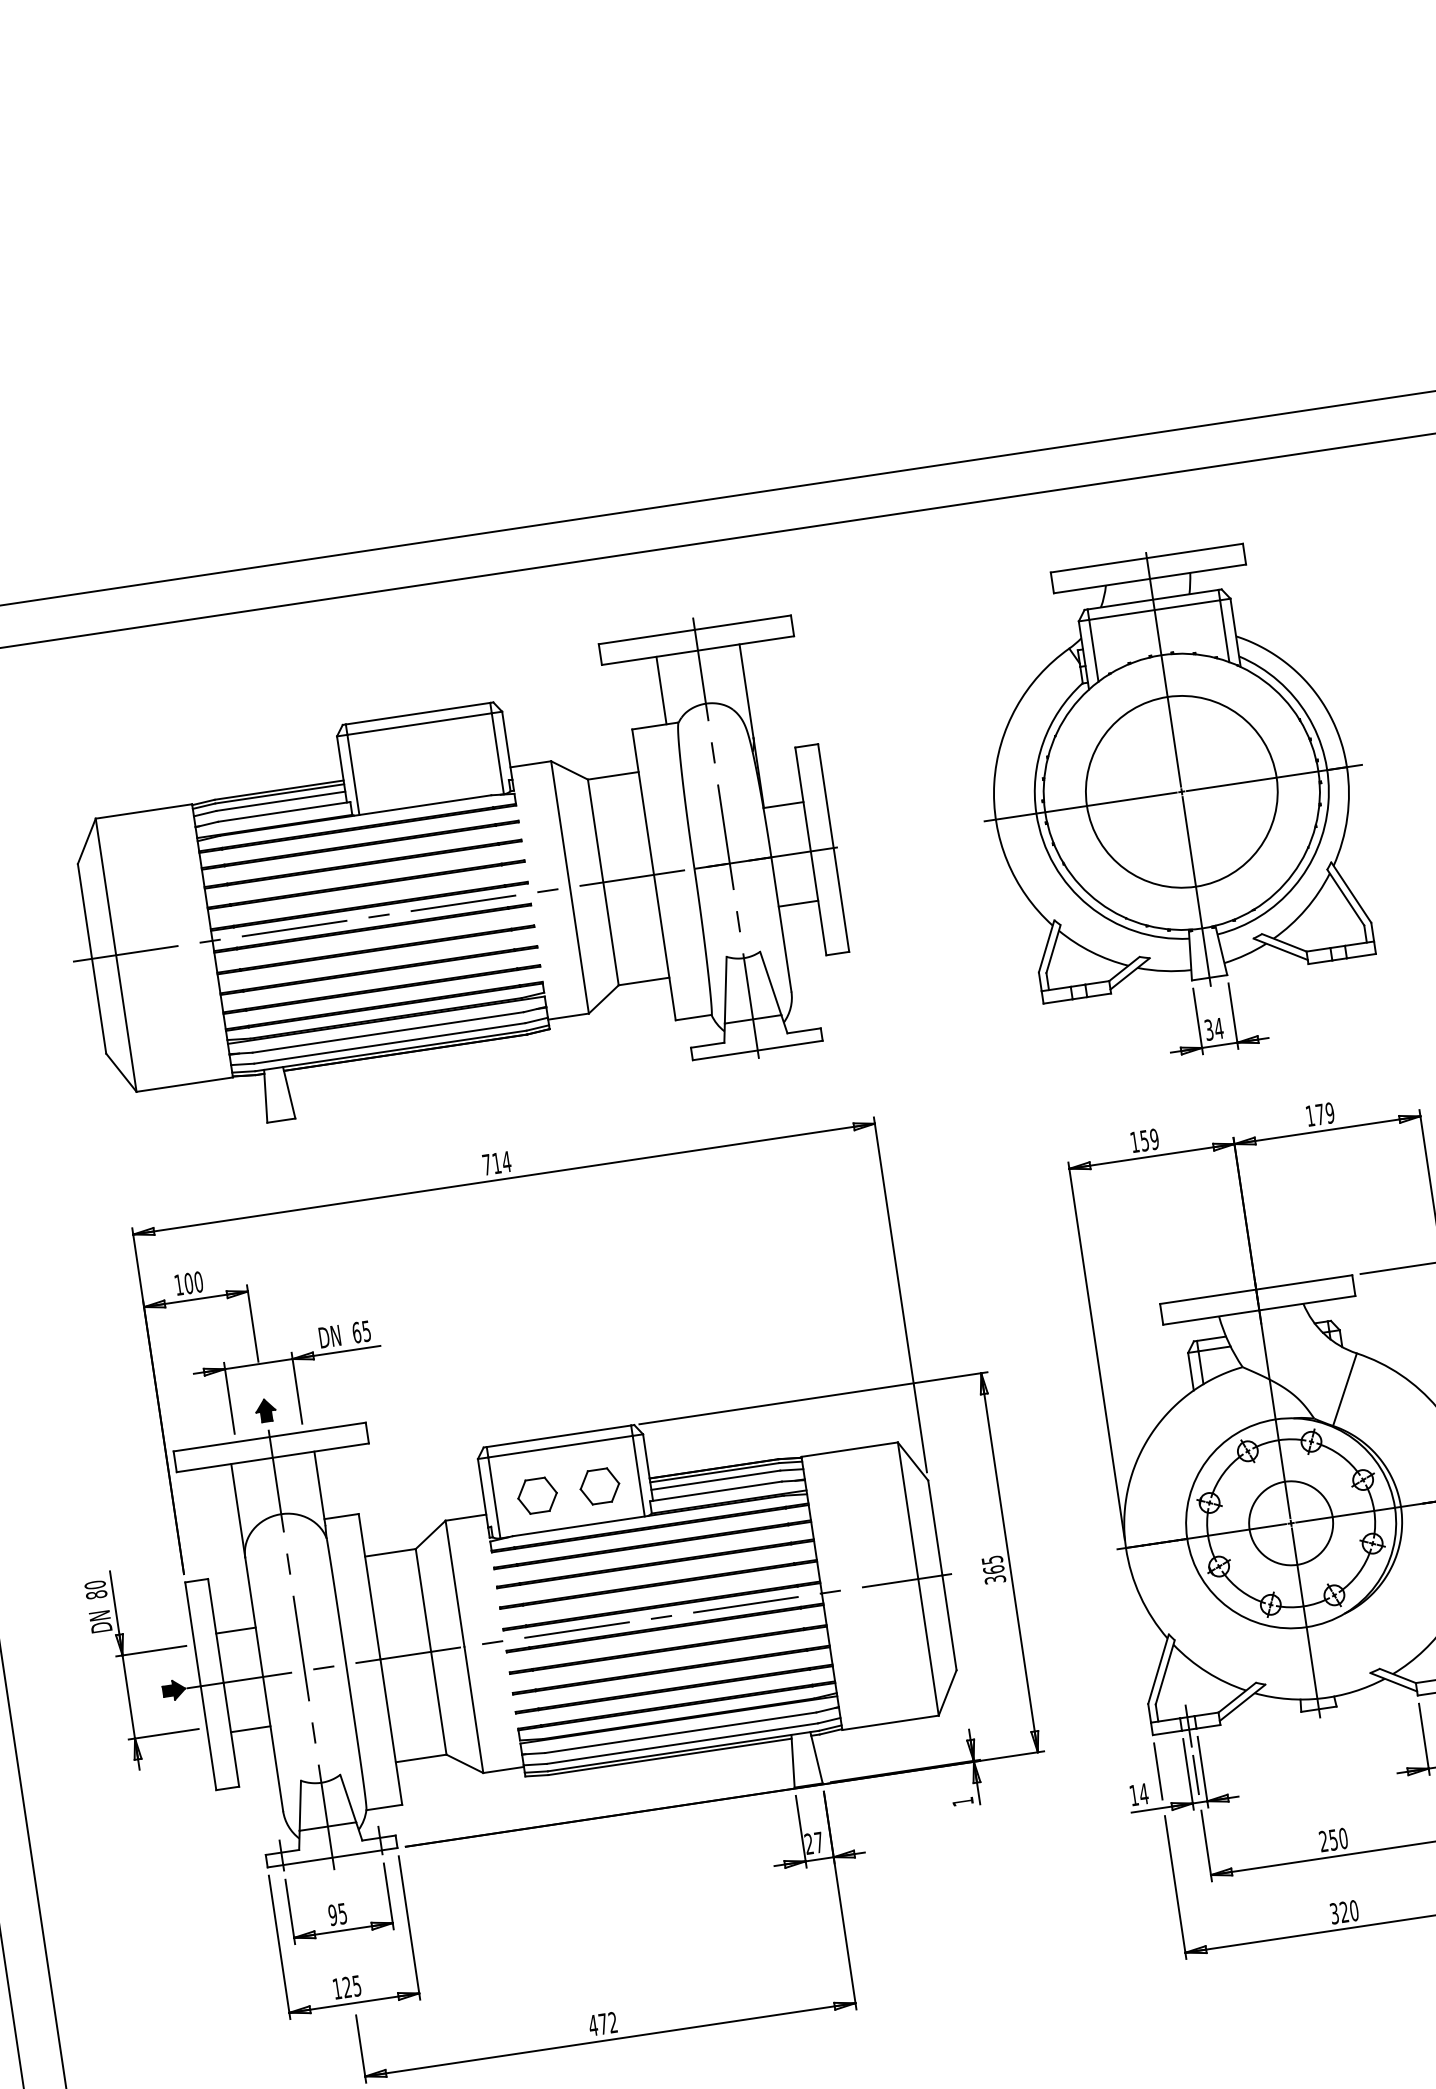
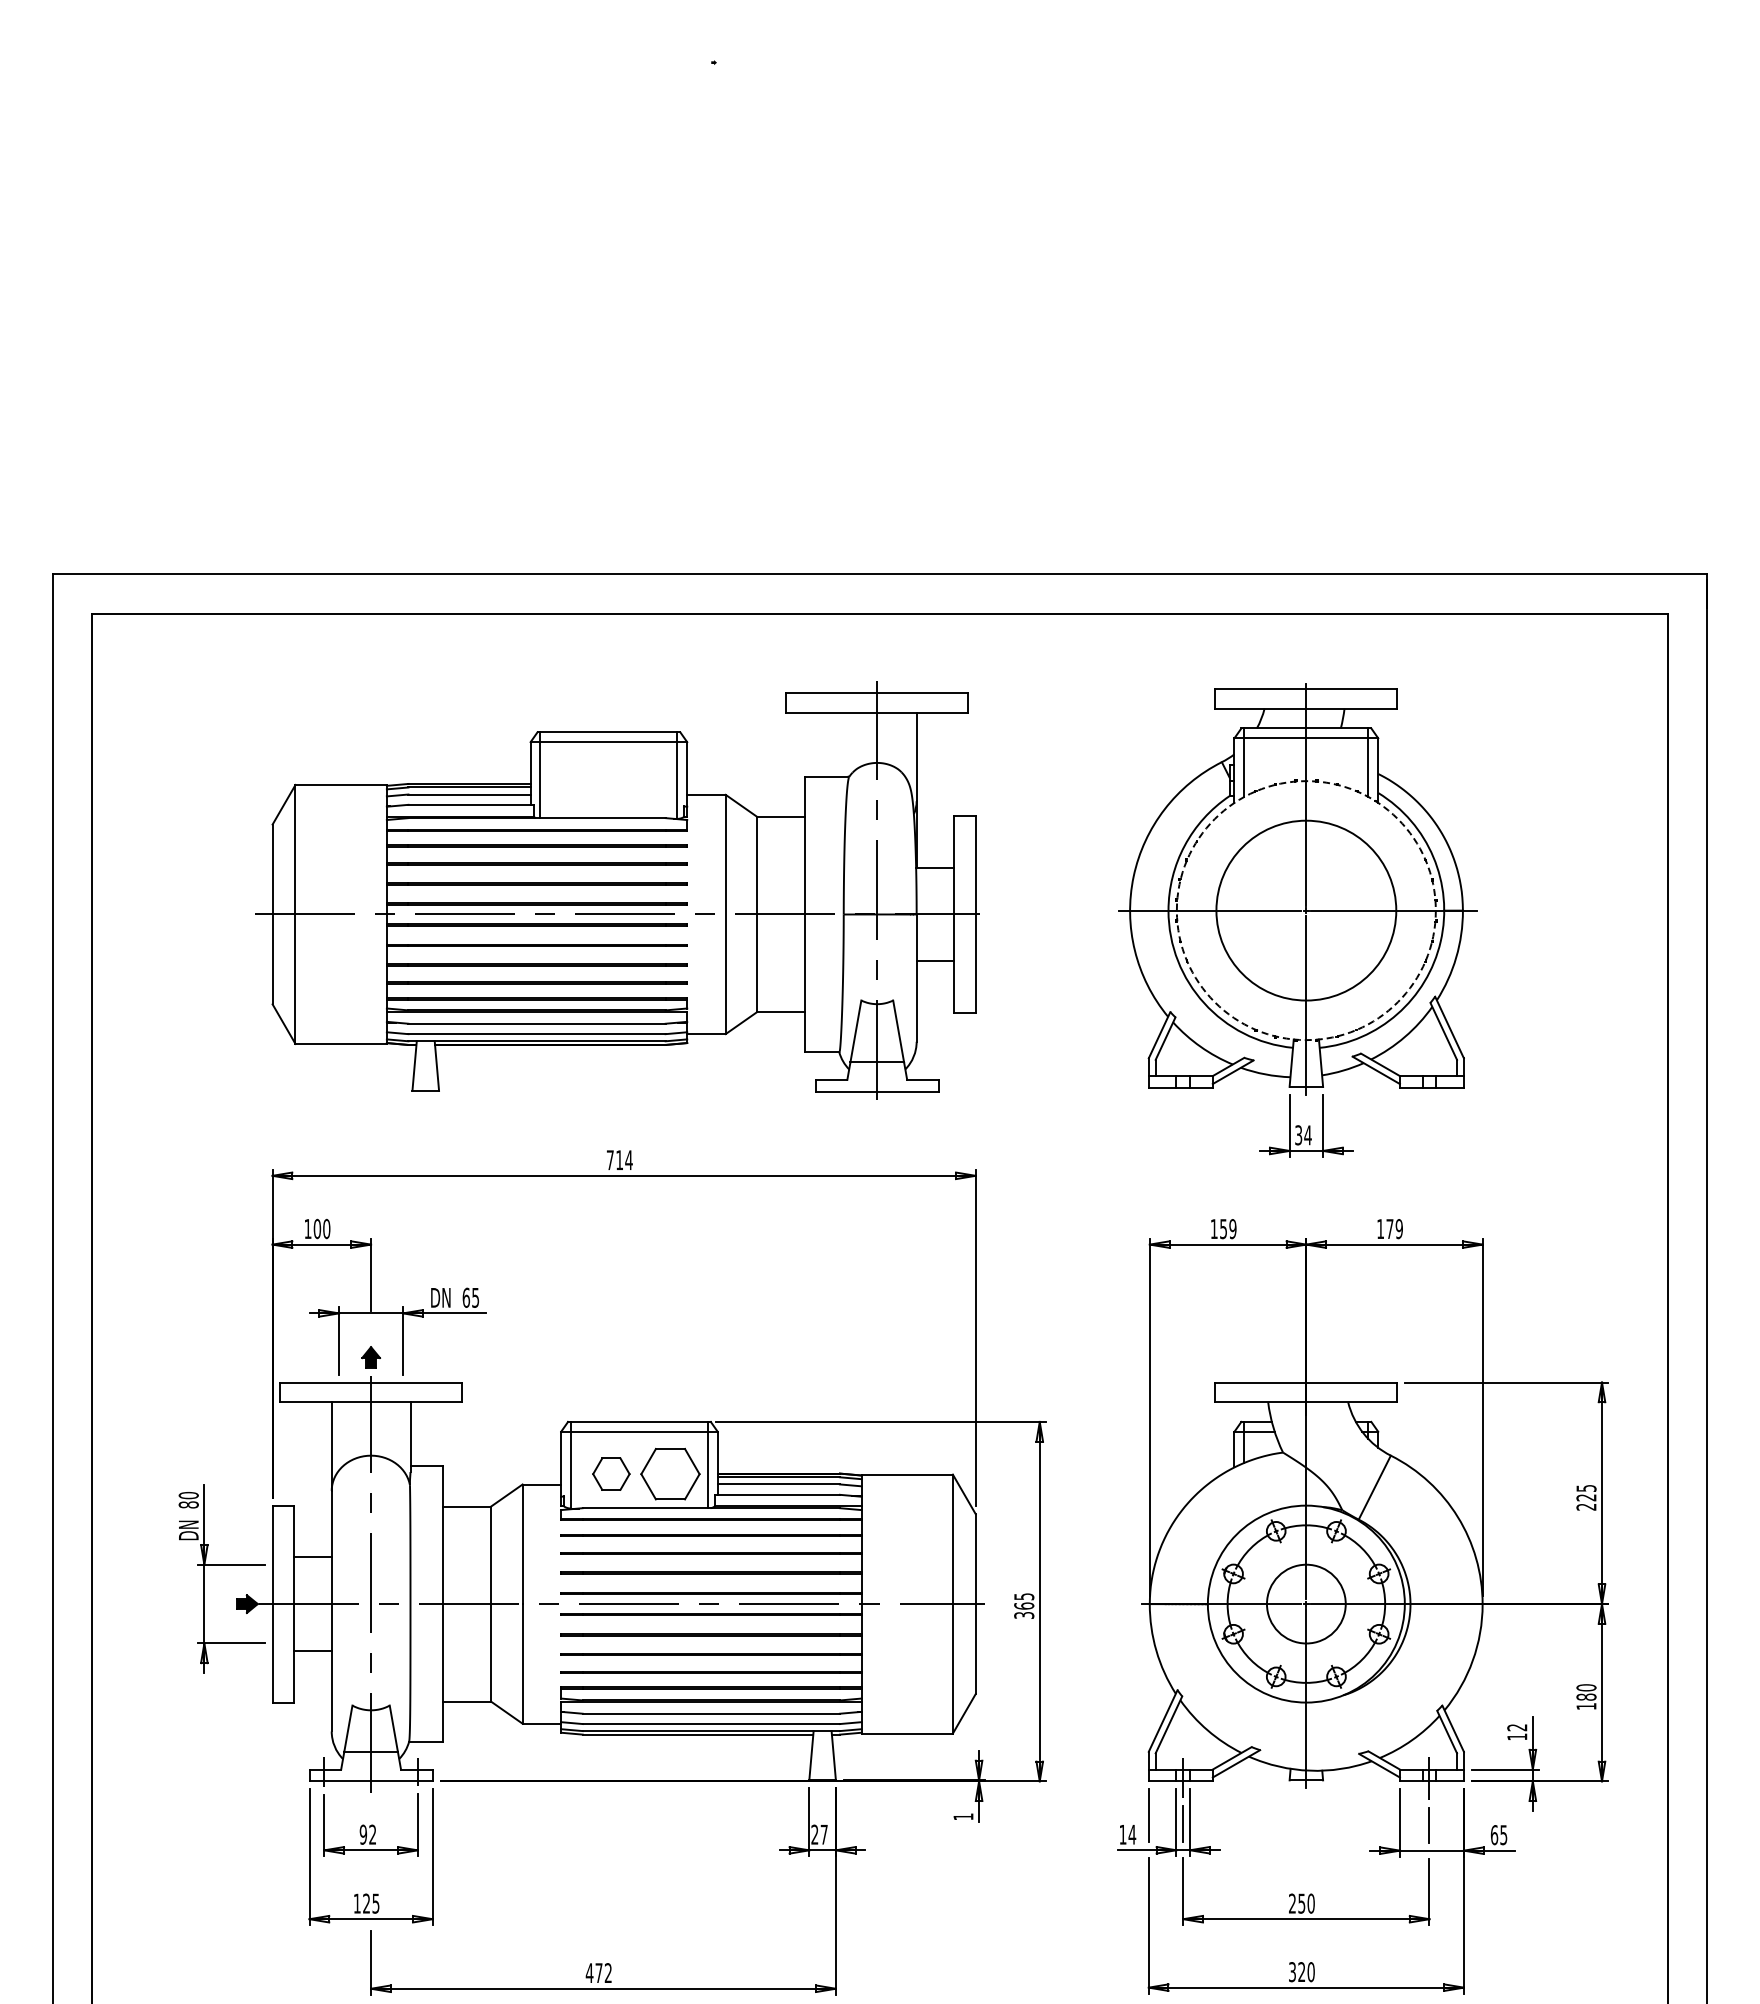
line: (661, 690) -> (837, 744), removed
circle: (1180, 791) -> (1305, 910), solid -> dashed
part: (599, 1485) -> (670, 1473), size x1.6
text: (342, 1913) -> (372, 1834), 95 -> 92

